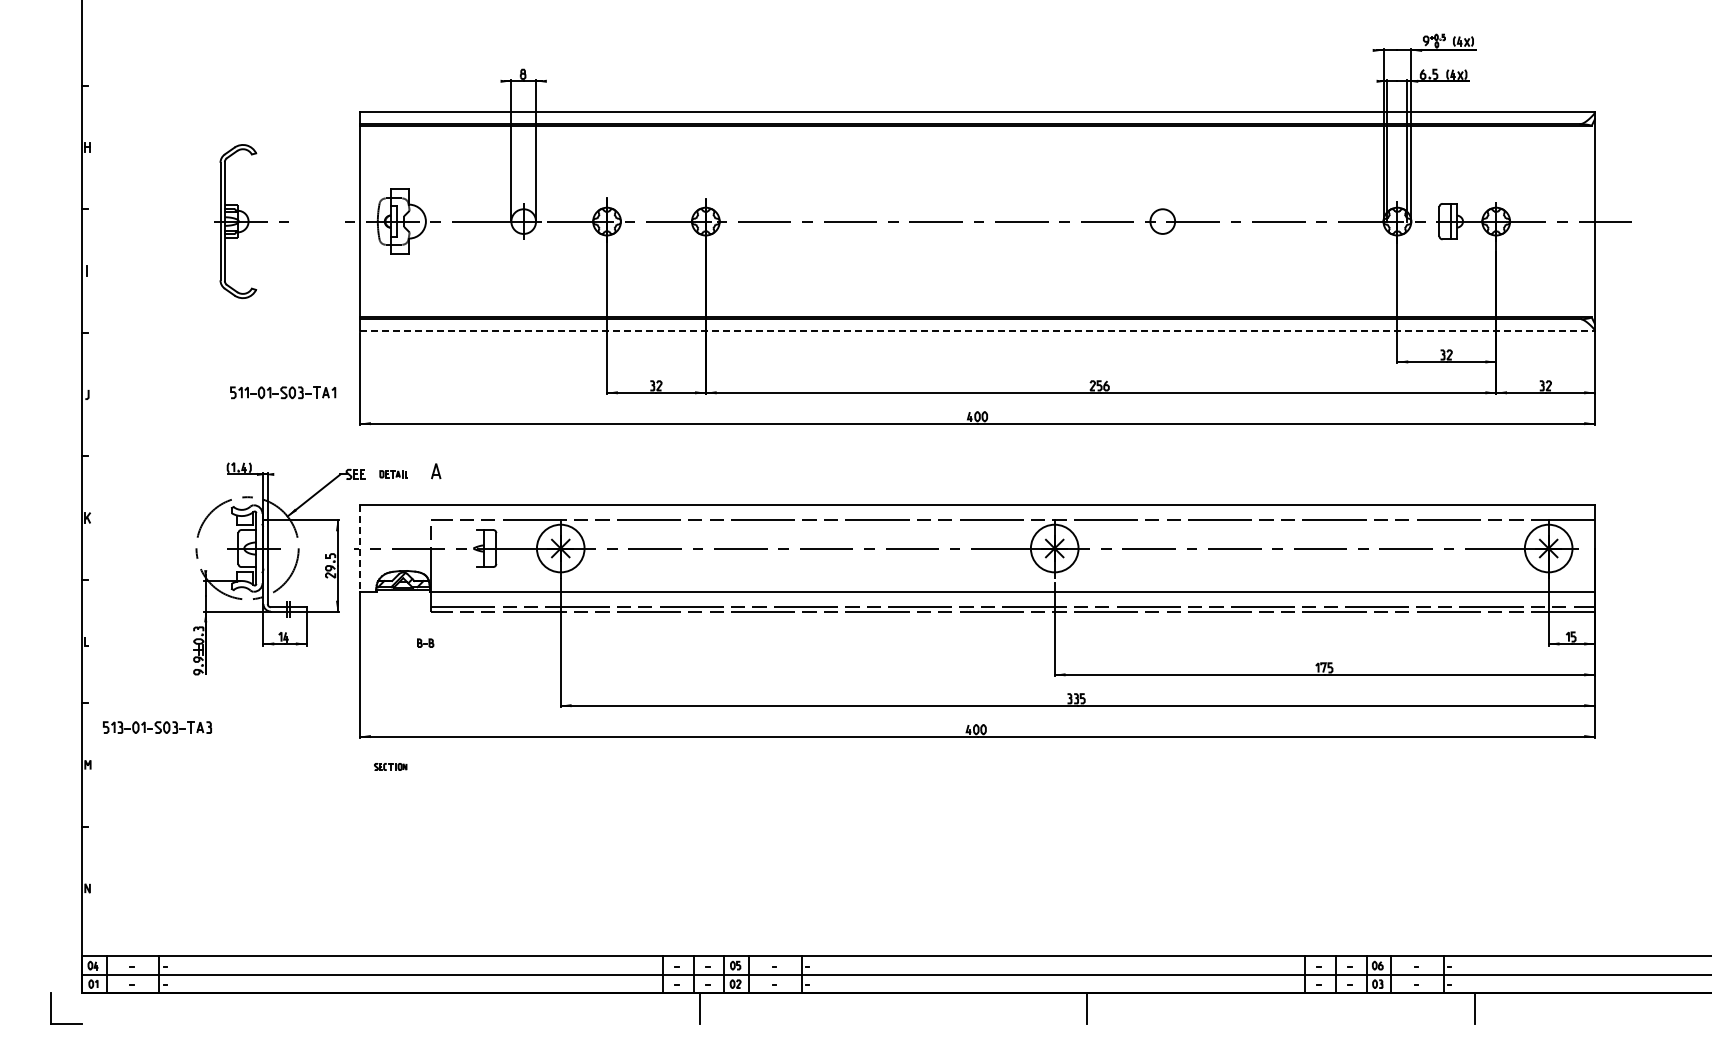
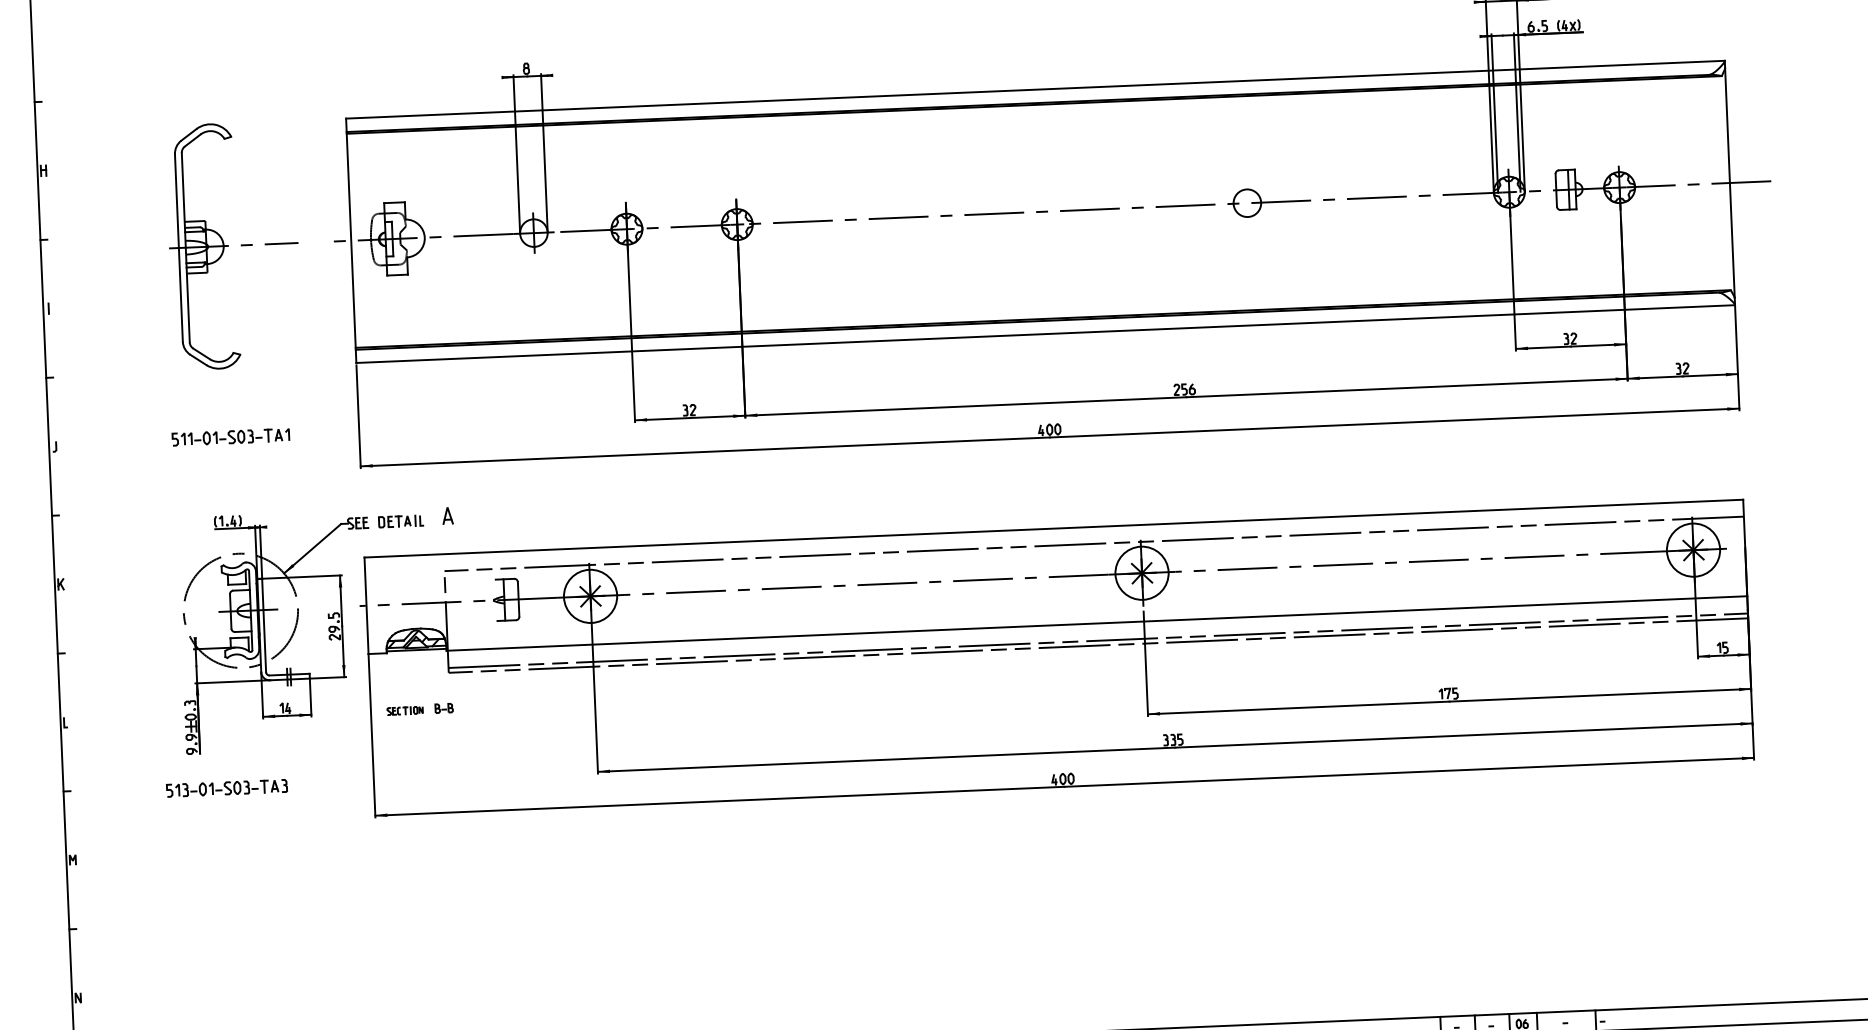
part: (254, 221) -> (233, 245), size x1.43
line: (978, 331) -> (1046, 334), dashed -> solid
part: (283, 392) -> (231, 436), moved
part: (393, 473) -> (400, 520), size x1.43
line: (360, 549) -> (367, 606), dashed -> solid
part: (157, 727) -> (227, 788), moved
part: (390, 766) -> (404, 710), moved

